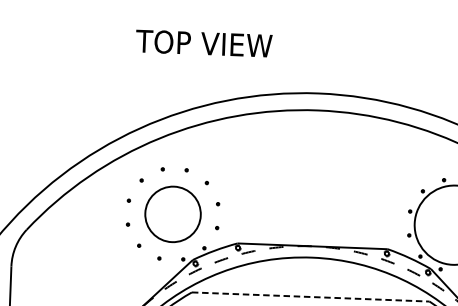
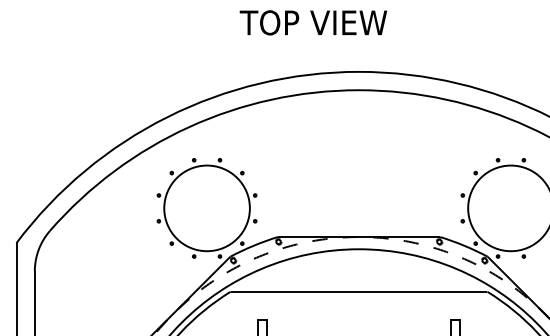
text: (204, 43) -> (313, 22), moved
circle: (172, 214) -> (206, 208), size x1.43
line: (311, 296) -> (359, 291), dashed -> solid

